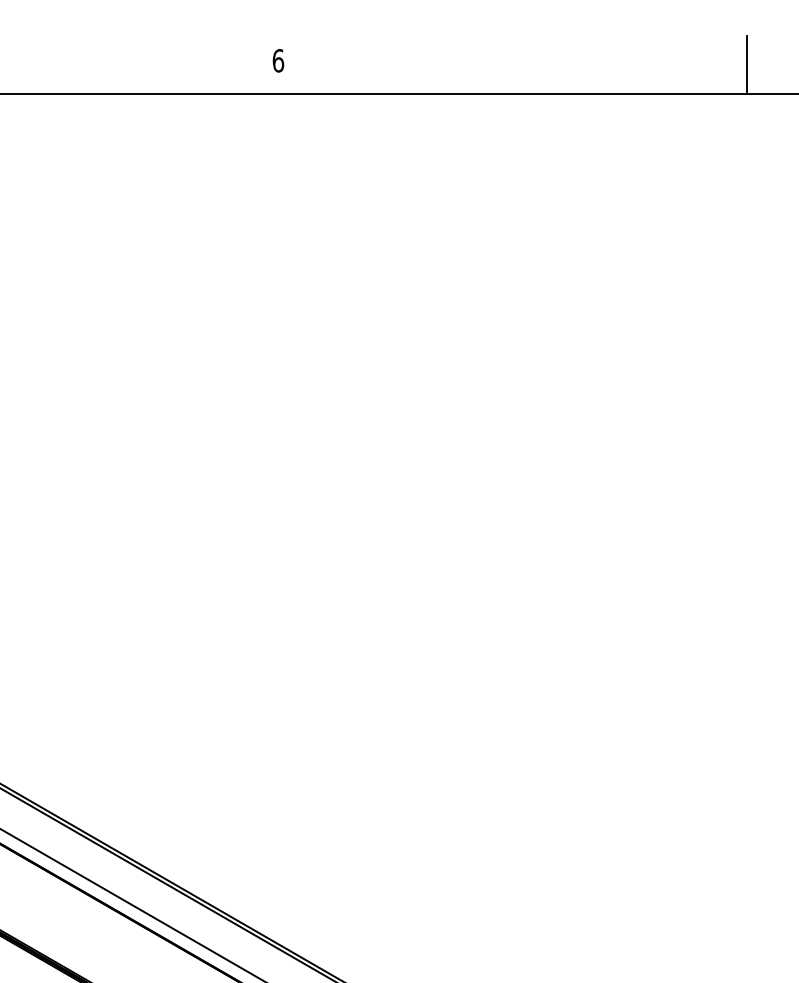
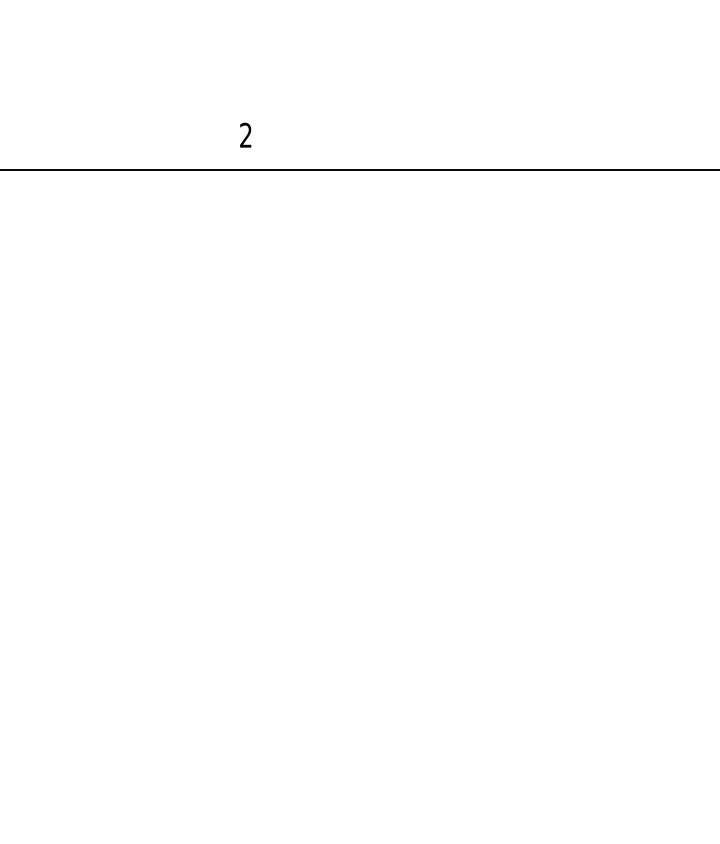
text: (278, 60) -> (246, 135), 6 -> 2

